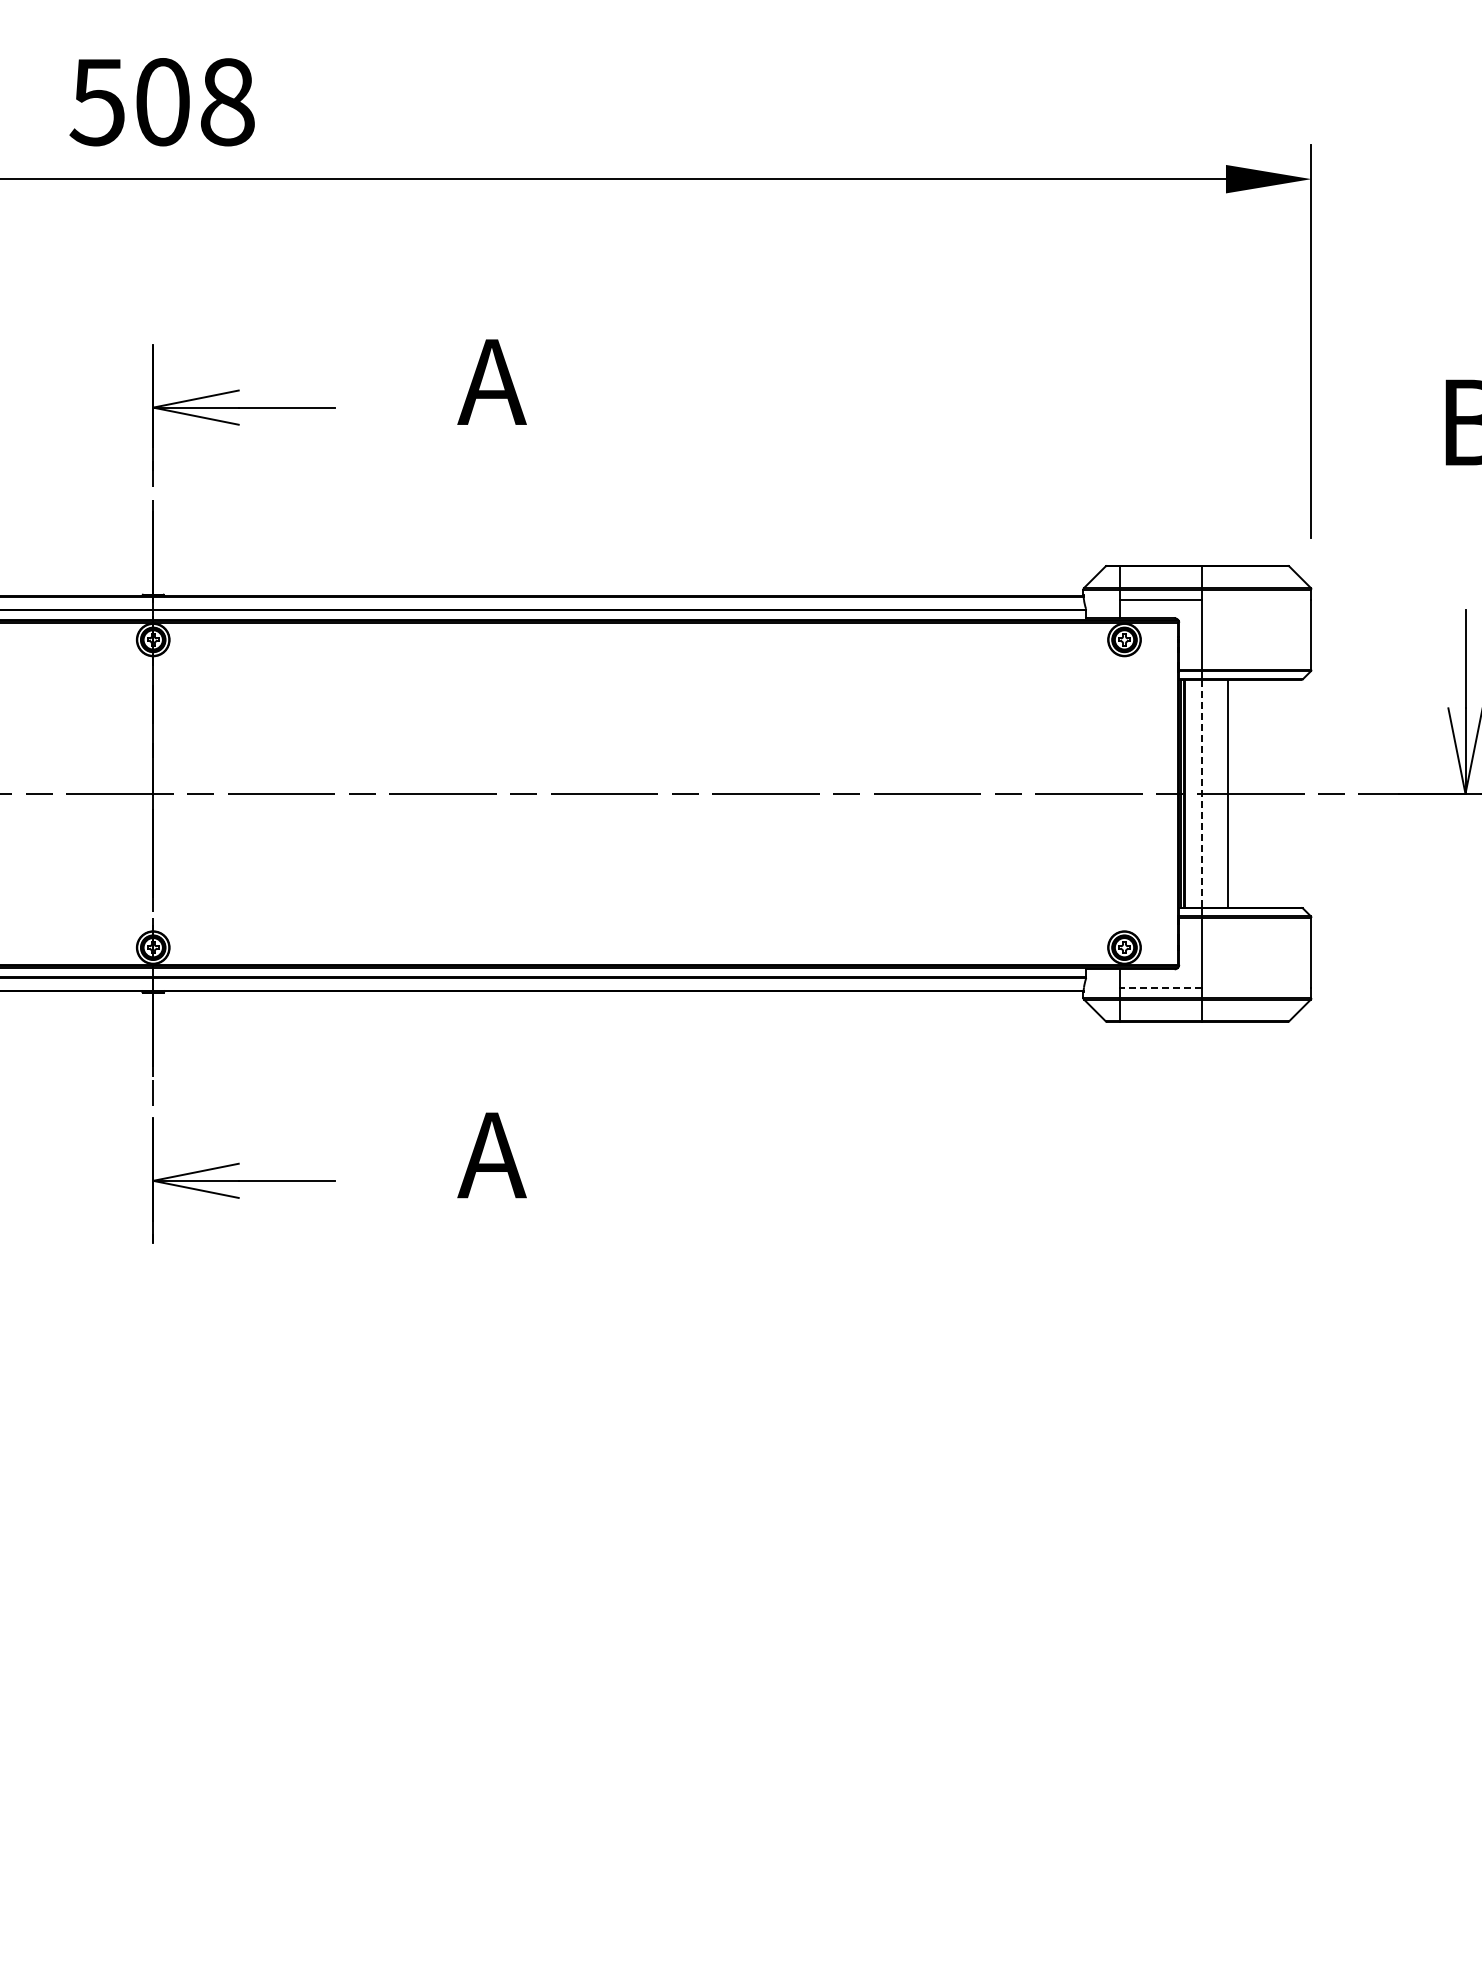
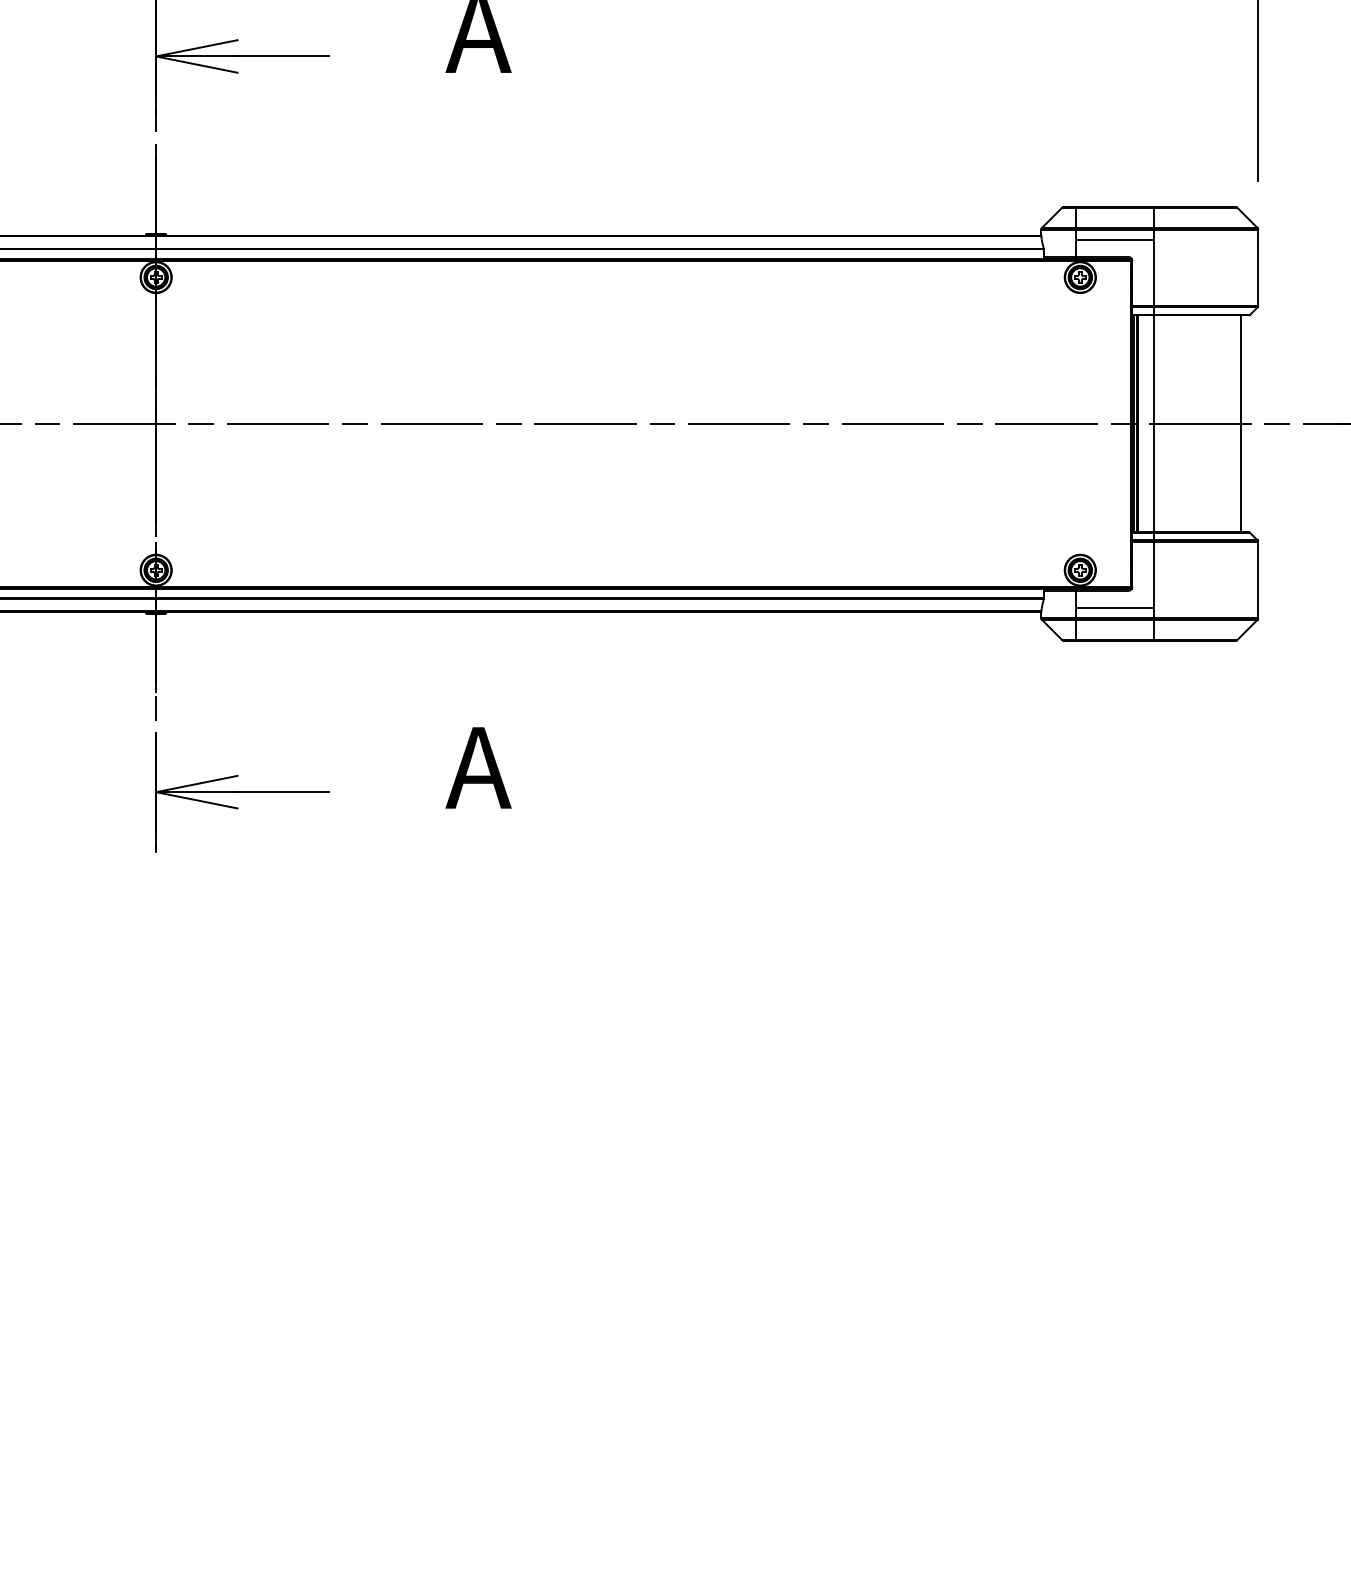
line: (1202, 793) -> (1154, 423), dashed -> solid
line: (1228, 793) -> (1241, 423), moved
line: (1160, 987) -> (1114, 608), dashed -> solid

